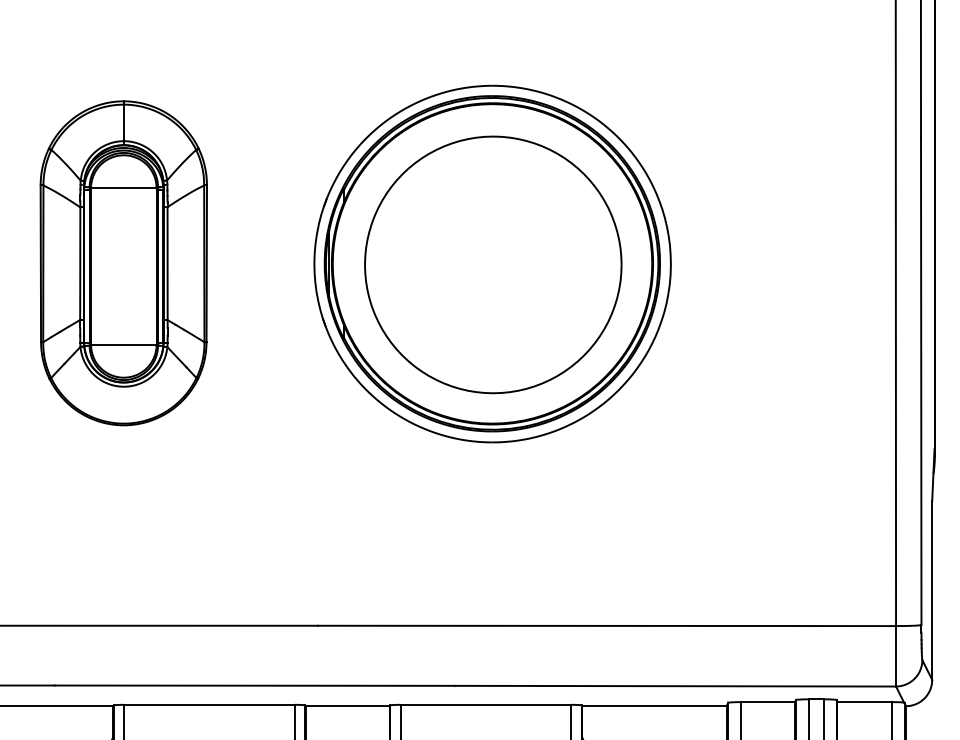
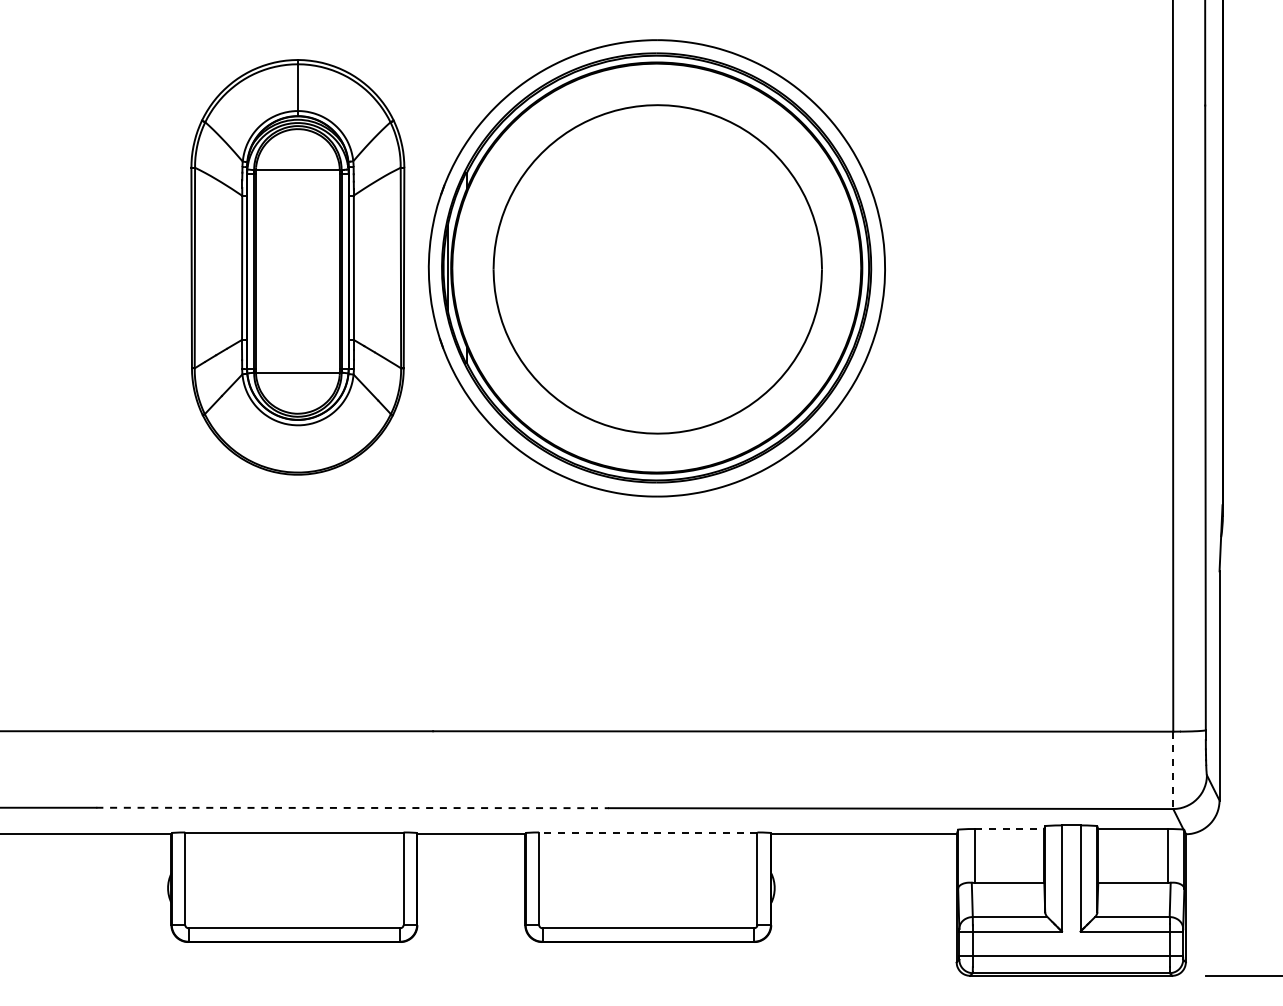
part: (123, 263) -> (297, 267), moved
line: (896, 656) -> (1173, 770), solid -> dashed
line: (255, 685) -> (353, 807), solid -> dashed
line: (768, 701) -> (1009, 828), solid -> dashed
line: (485, 704) -> (647, 832), solid -> dashed

